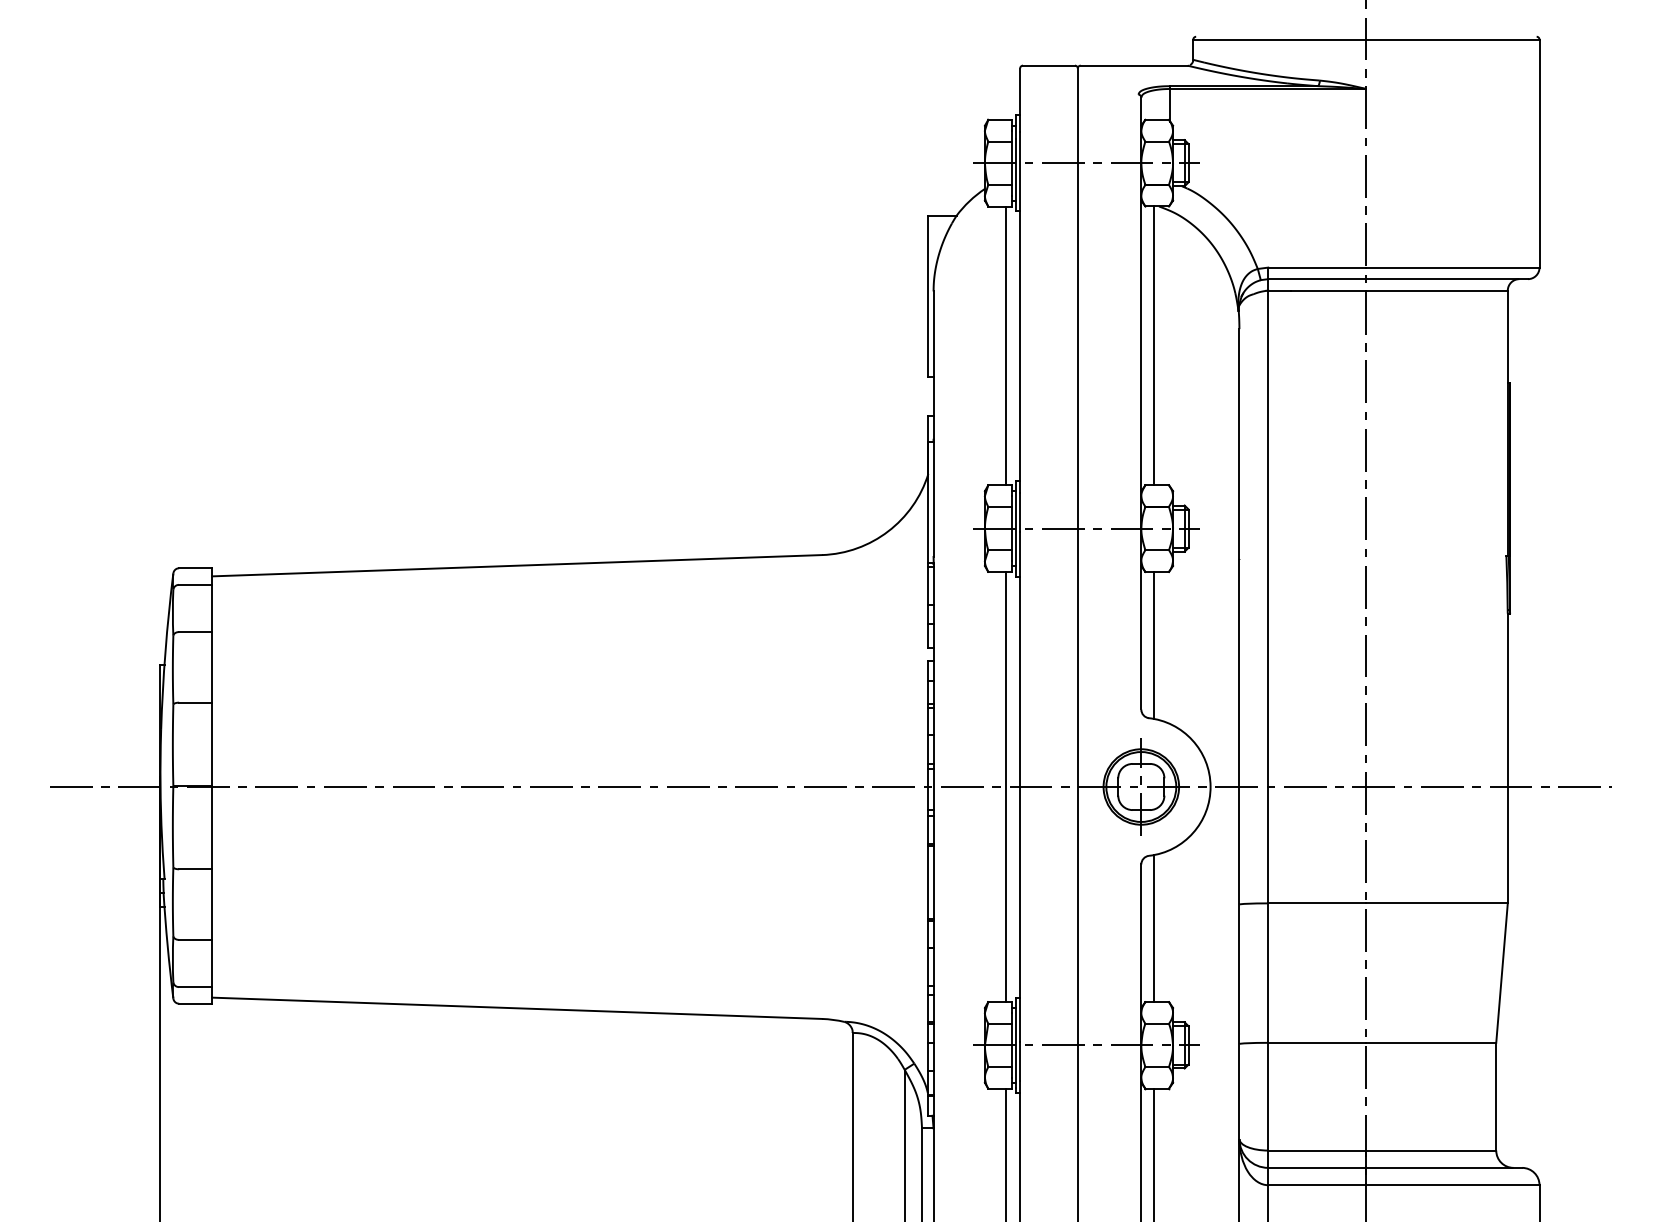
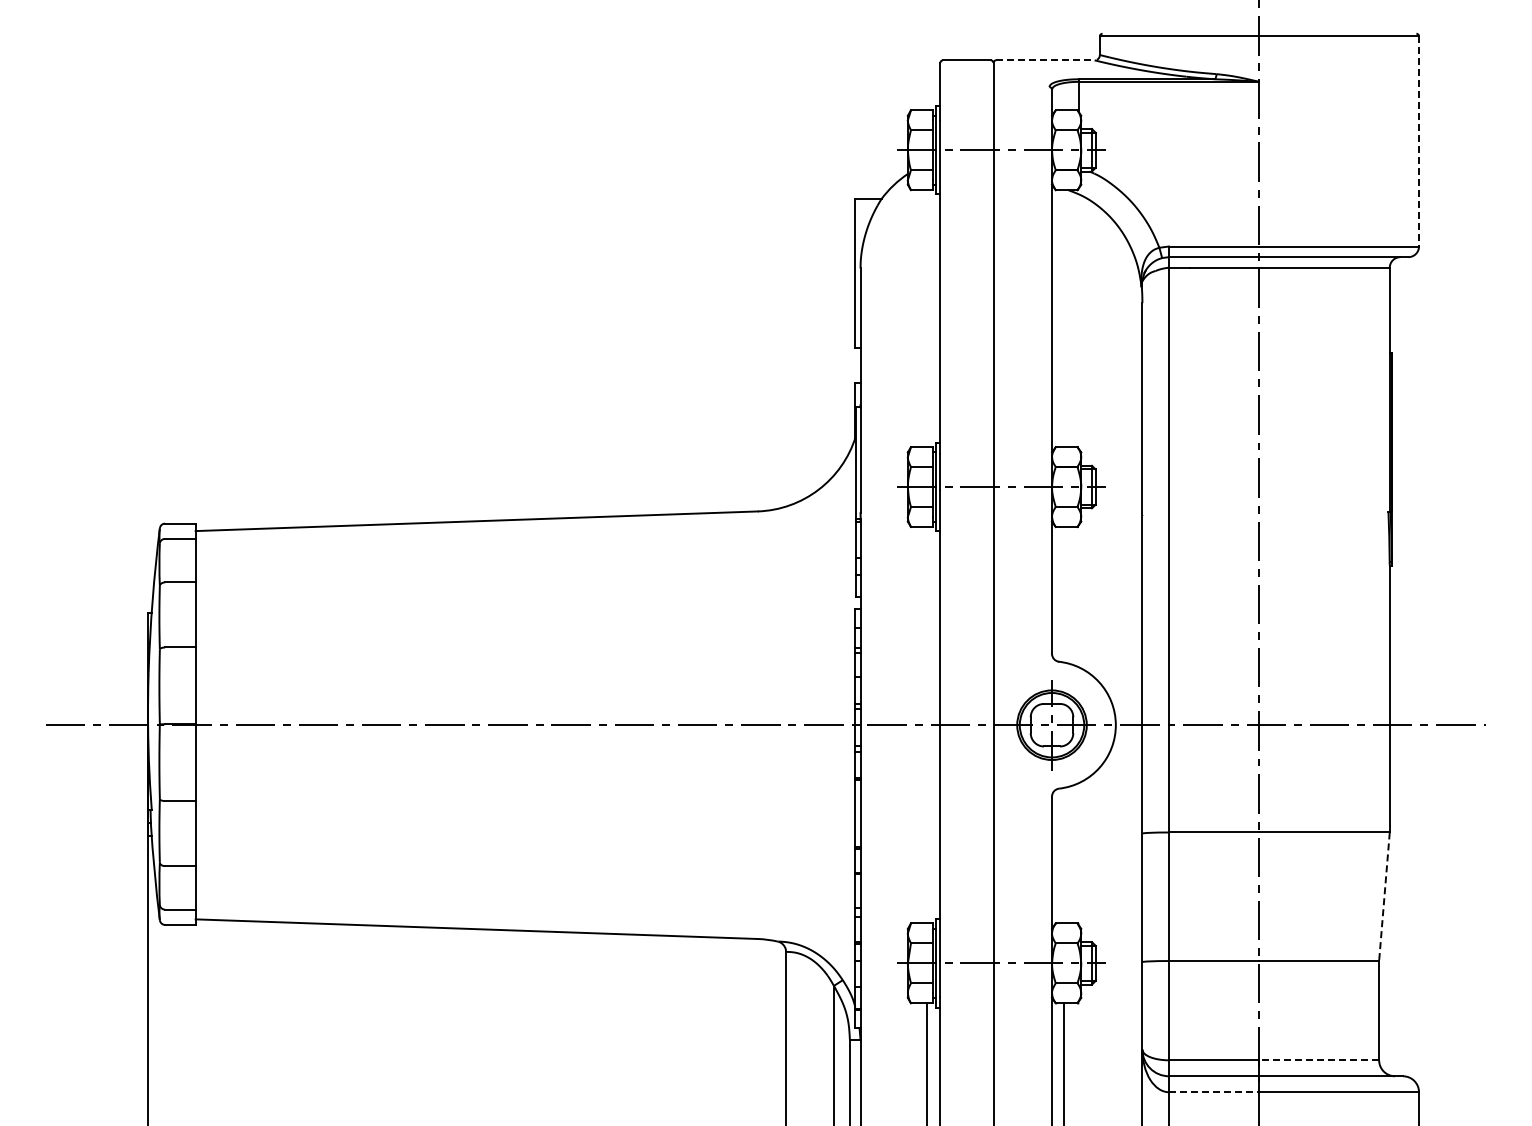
line: (1135, 65) -> (1046, 60), solid -> dashed
line: (1540, 153) -> (1419, 141), solid -> dashed
line: (1006, 345) -> (927, 318), removed
line: (1153, 345) -> (1063, 318), removed
line: (1153, 645) -> (1063, 594), removed
line: (1006, 786) -> (927, 724), removed
line: (1153, 928) -> (1063, 855), removed
line: (1502, 973) -> (1384, 897), solid -> dashed
line: (1431, 1150) -> (1319, 1060), solid -> dashed
line: (1317, 1185) -> (1214, 1092), solid -> dashed

